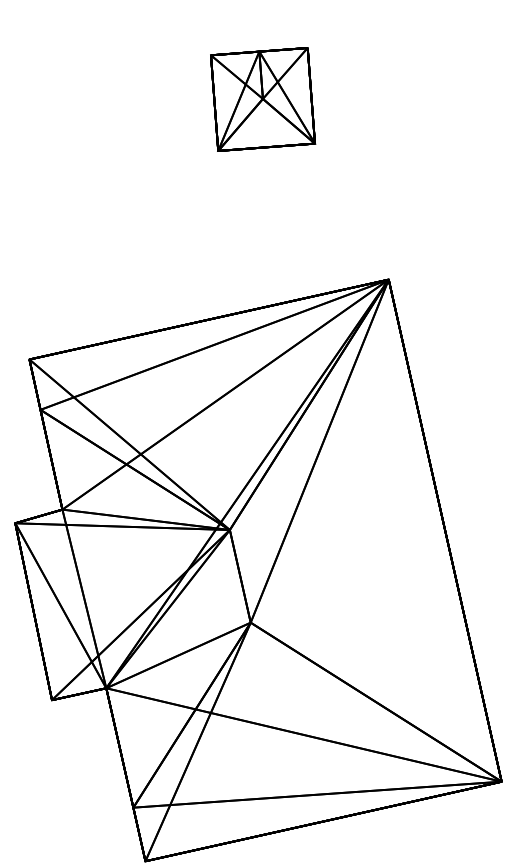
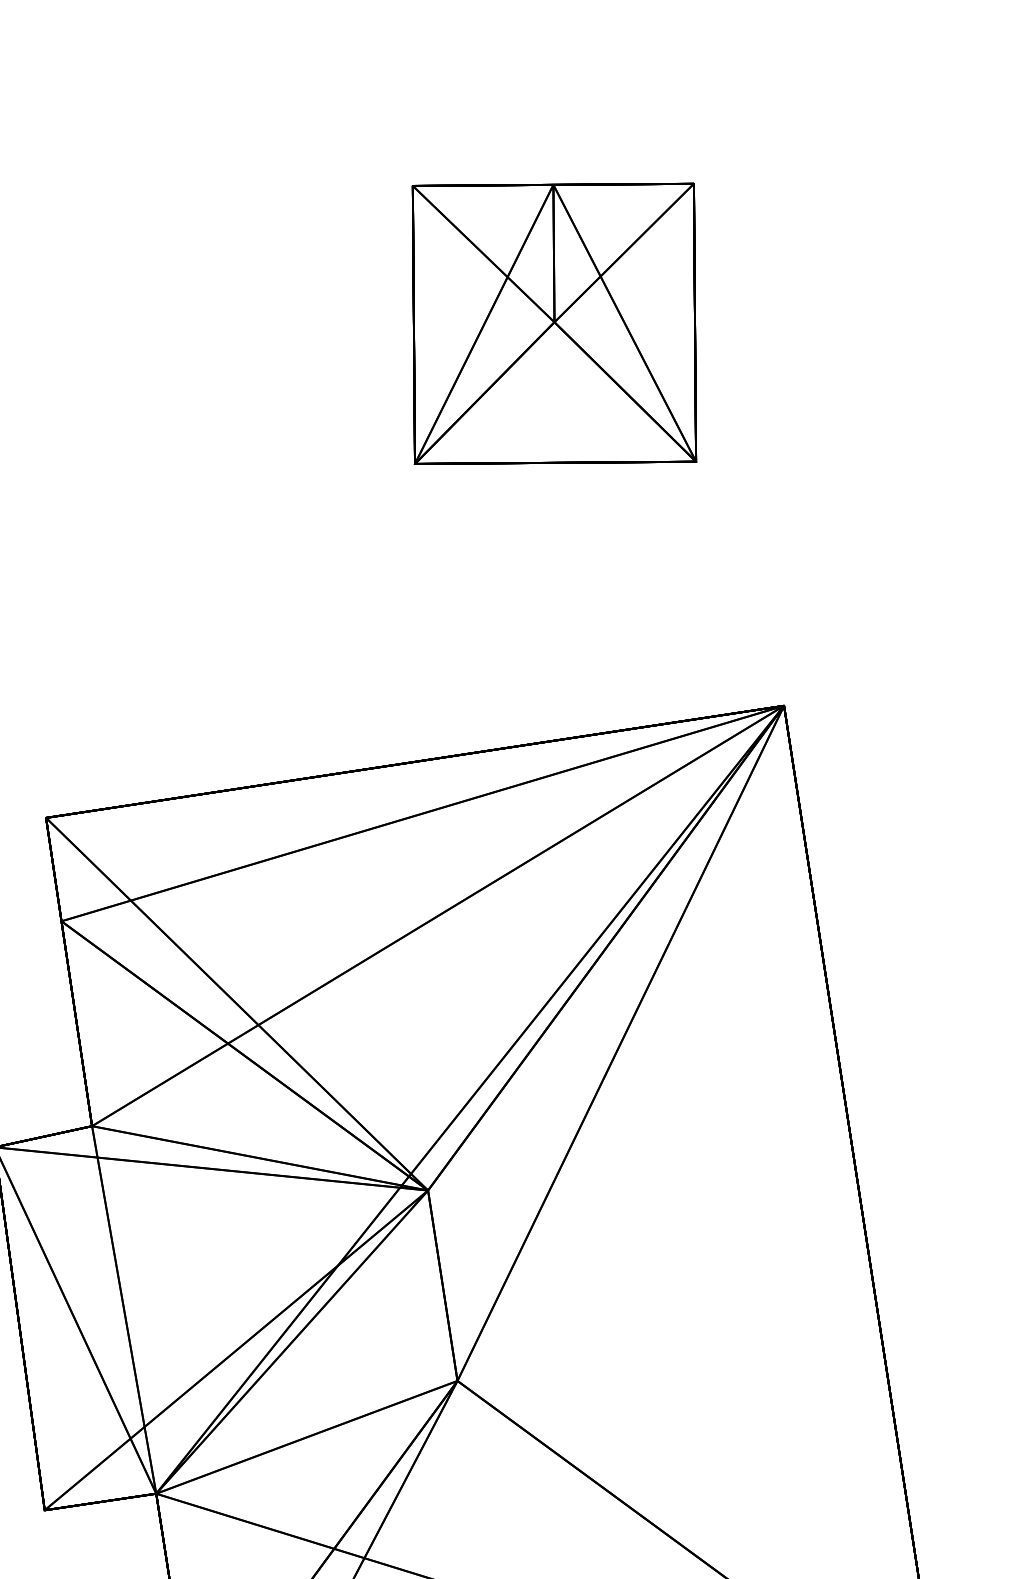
part: (262, 99) -> (553, 323), size x1.43

